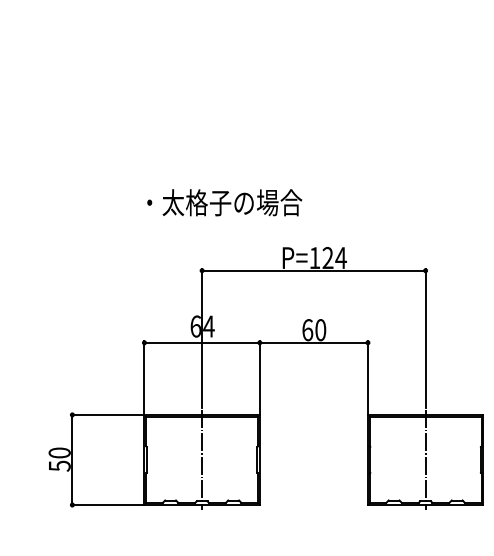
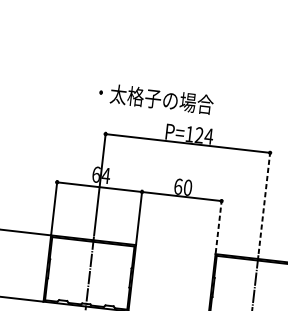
text: (224, 202) -> (156, 98), moved
line: (425, 338) -> (264, 202), solid -> dashed
line: (367, 376) -> (218, 225), solid -> dashed

